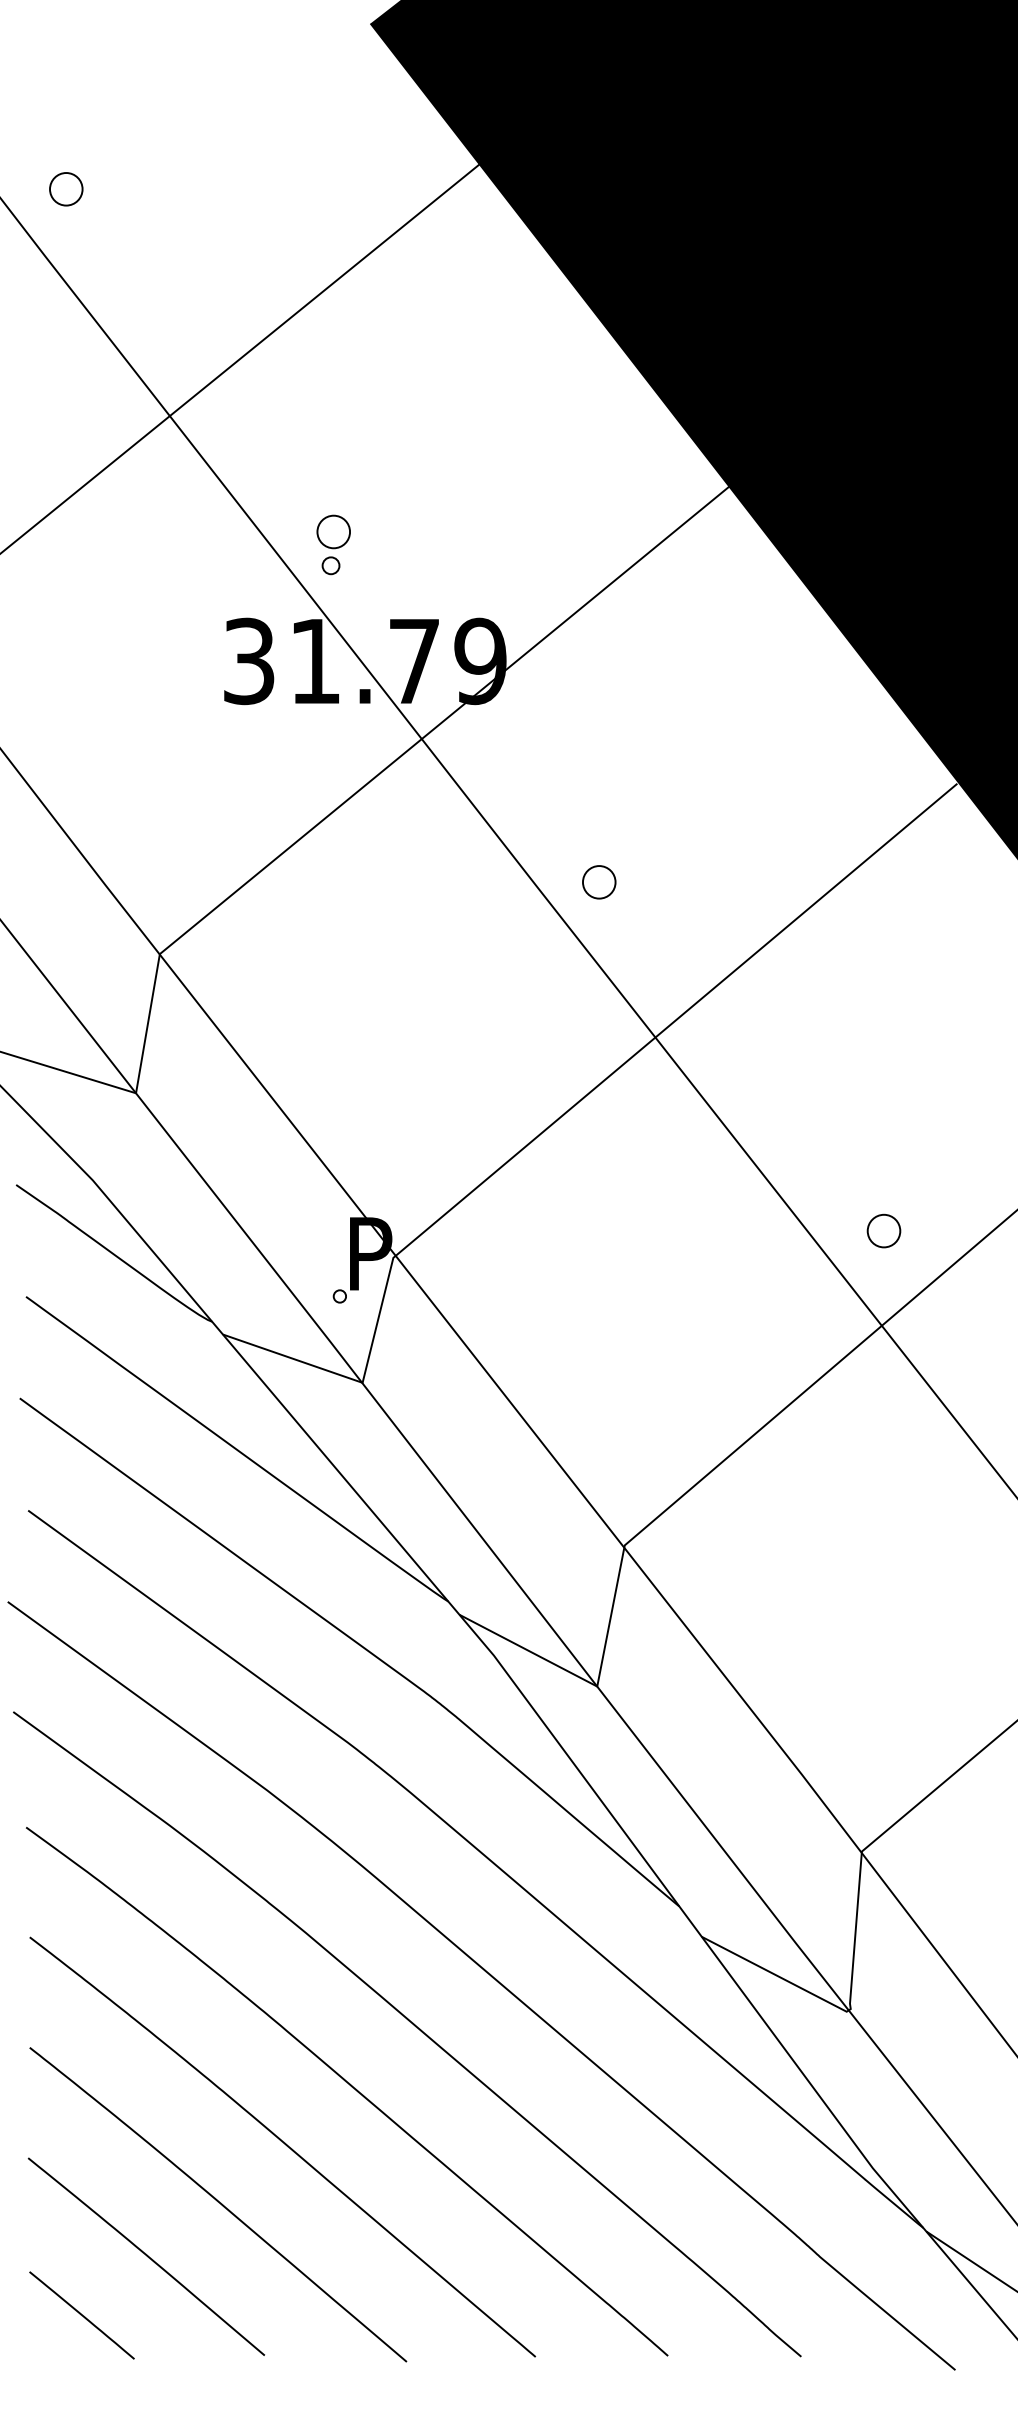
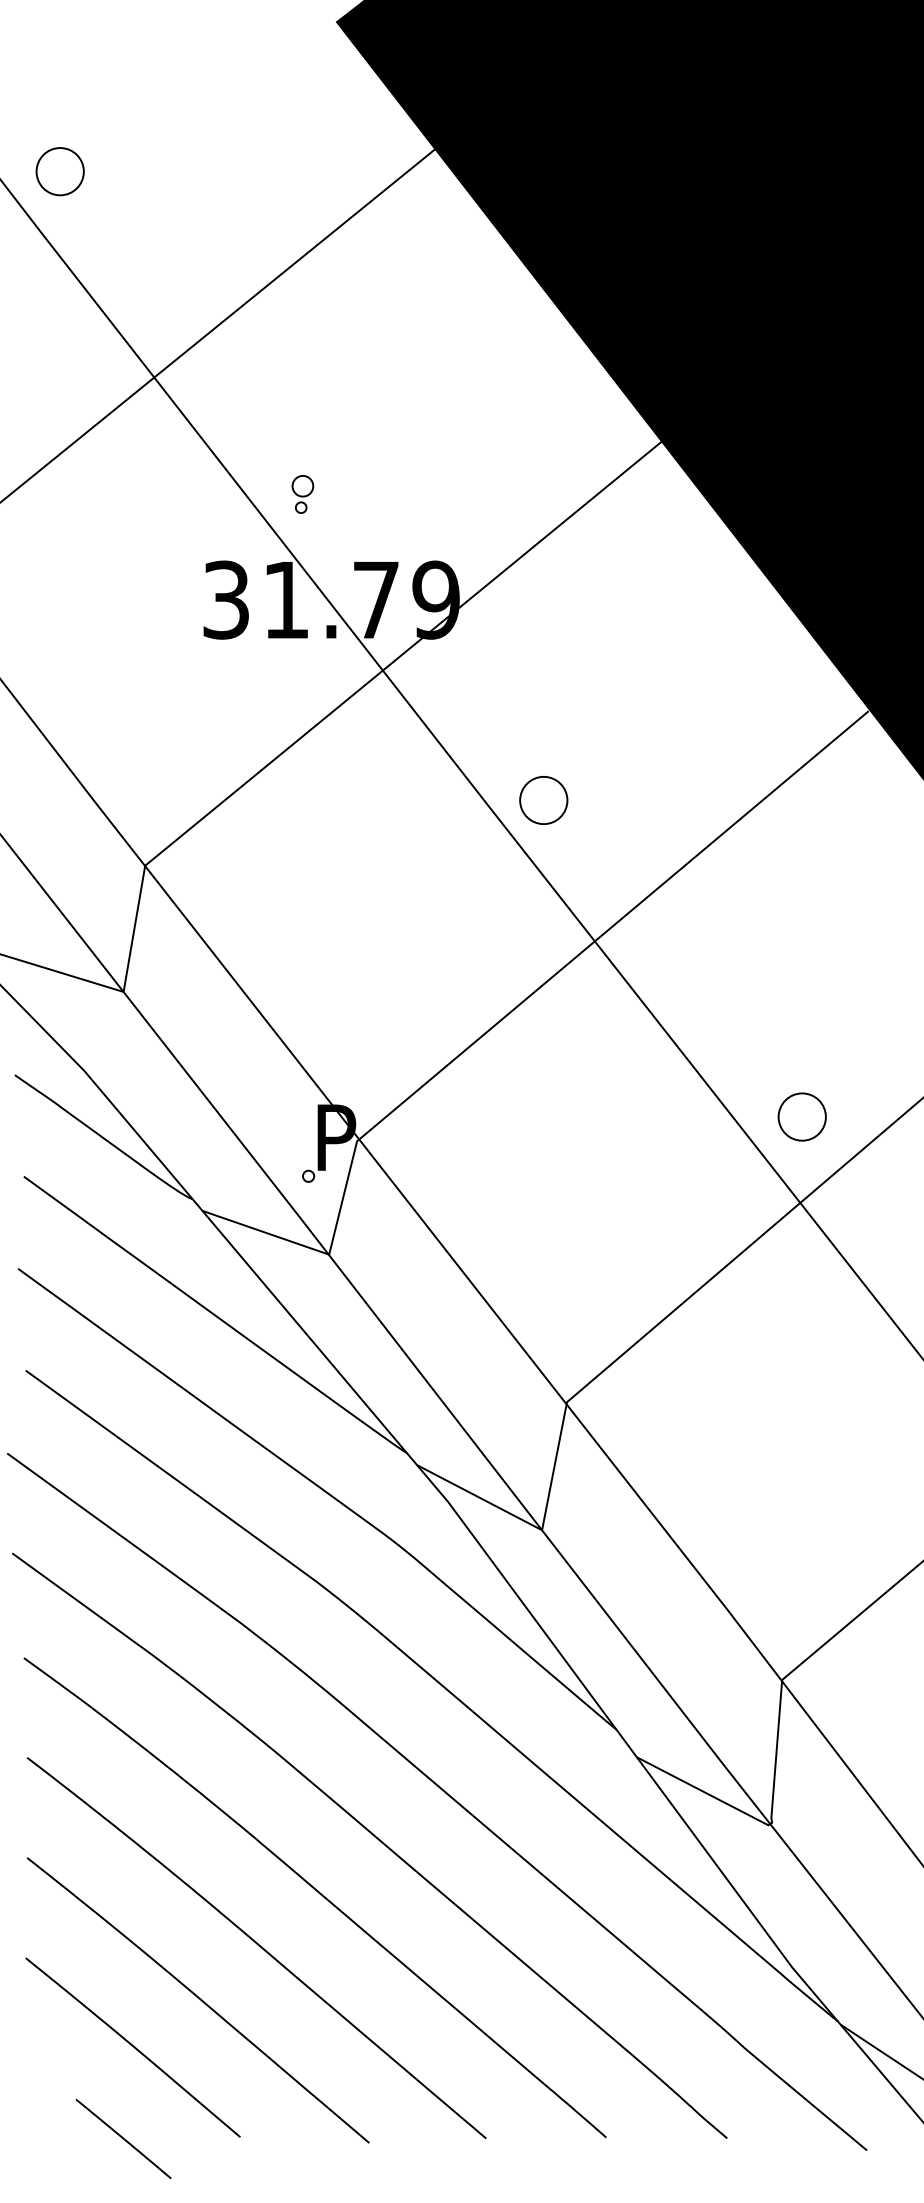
part: (66, 189) -> (60, 171), size x1.6
part: (333, 544) -> (302, 494), size x0.7
part: (599, 882) -> (544, 800), size x1.6
part: (883, 1230) -> (801, 1116), size x1.6
line: (81, 2315) -> (123, 2138), moved

